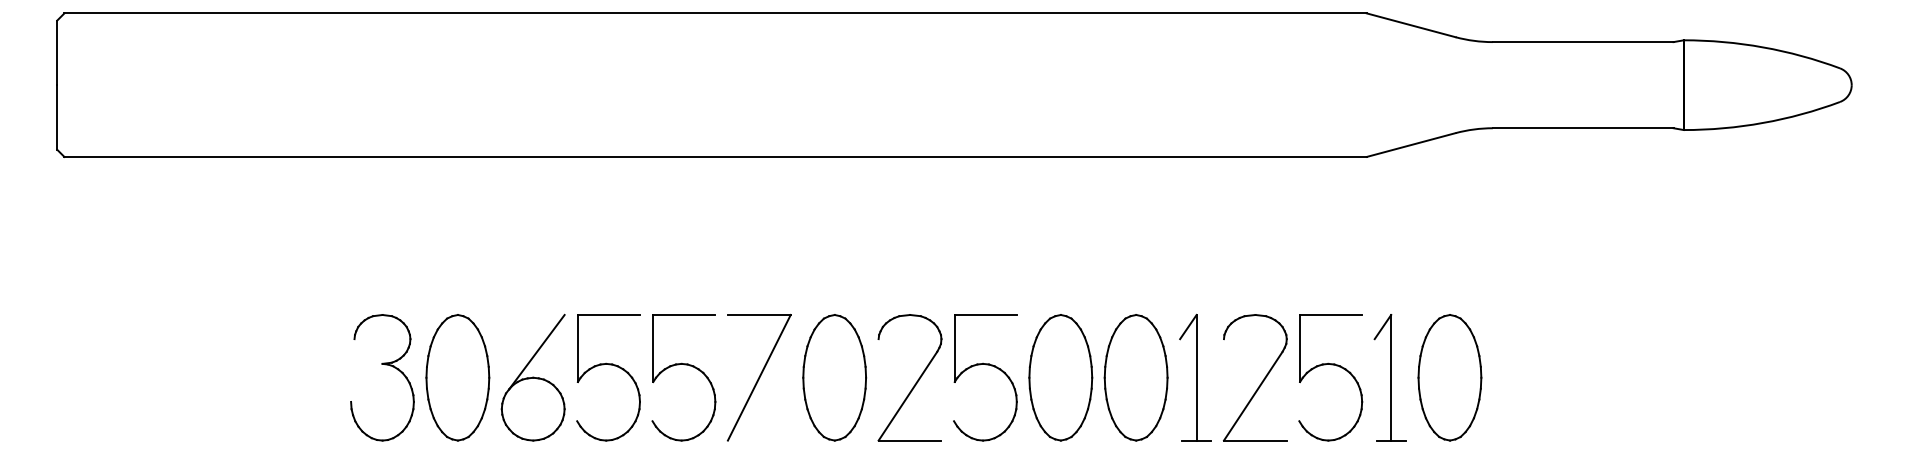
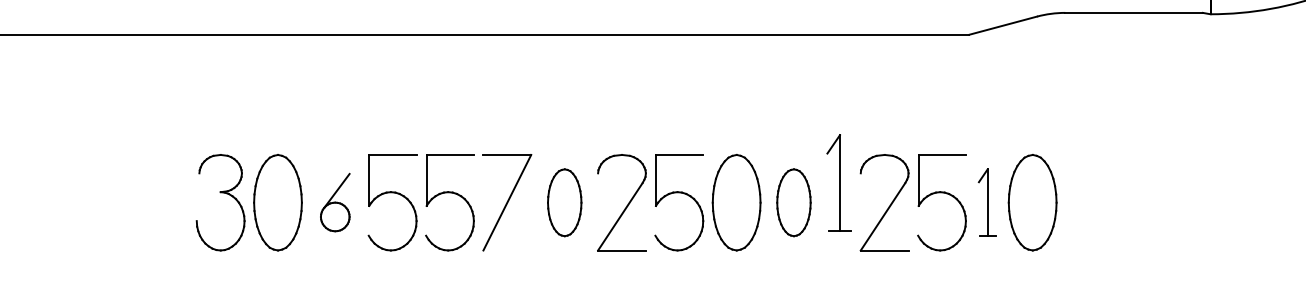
part: (532, 377) -> (334, 202), size x0.6
part: (834, 377) -> (564, 202), size x0.7
part: (1135, 377) -> (793, 202), size x0.7
part: (1195, 377) -> (839, 182), moved
part: (1389, 377) -> (986, 202), size x0.7

